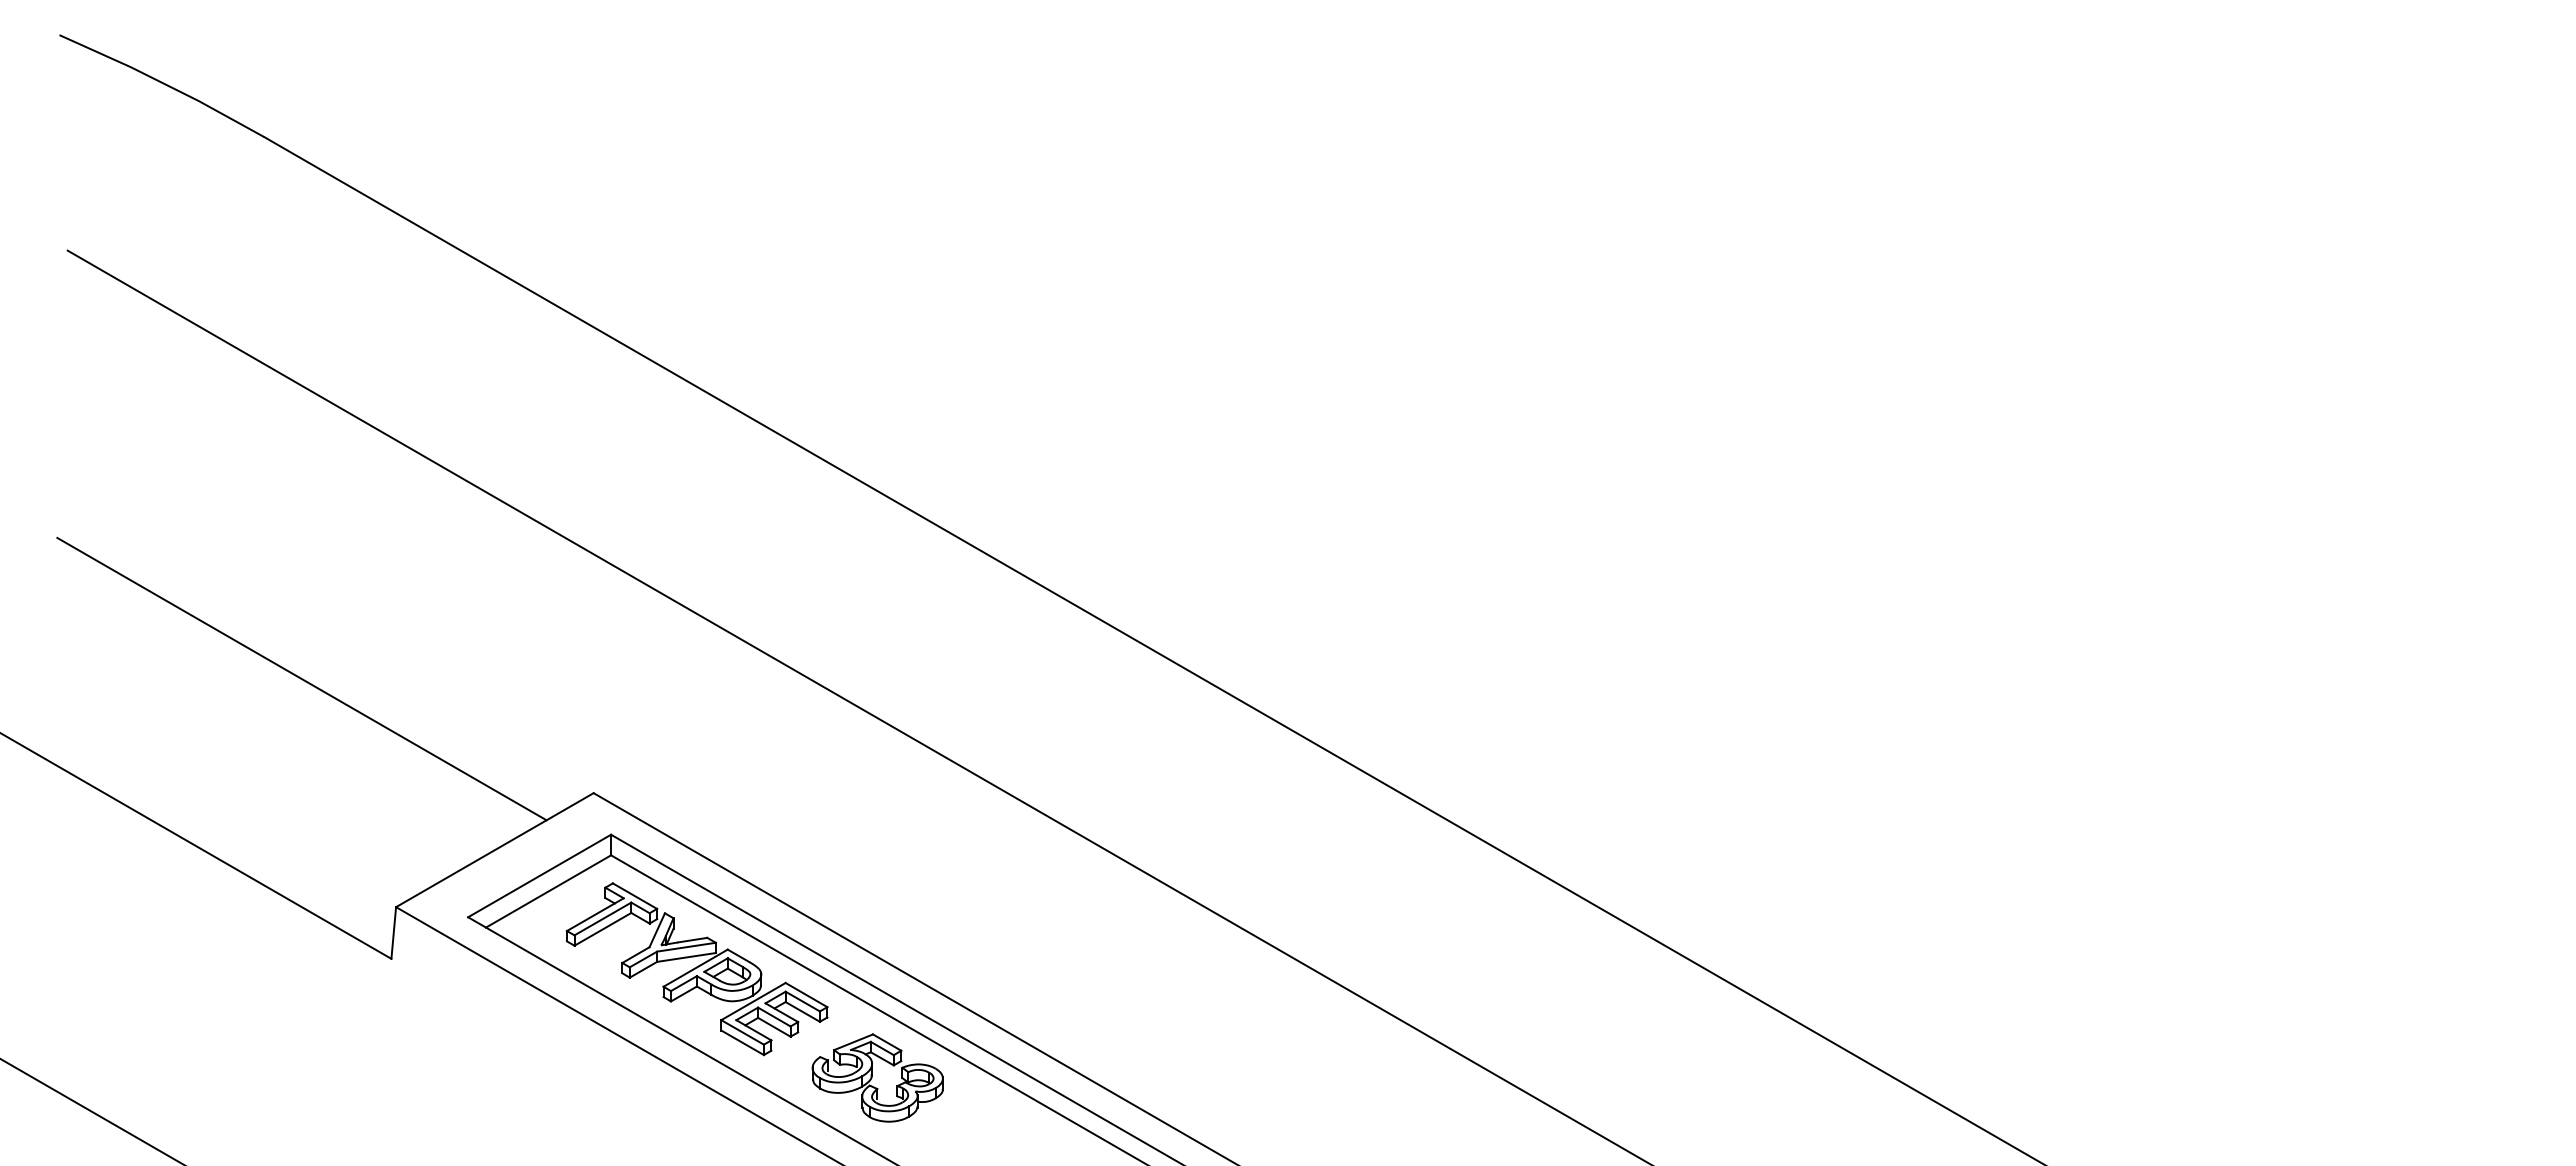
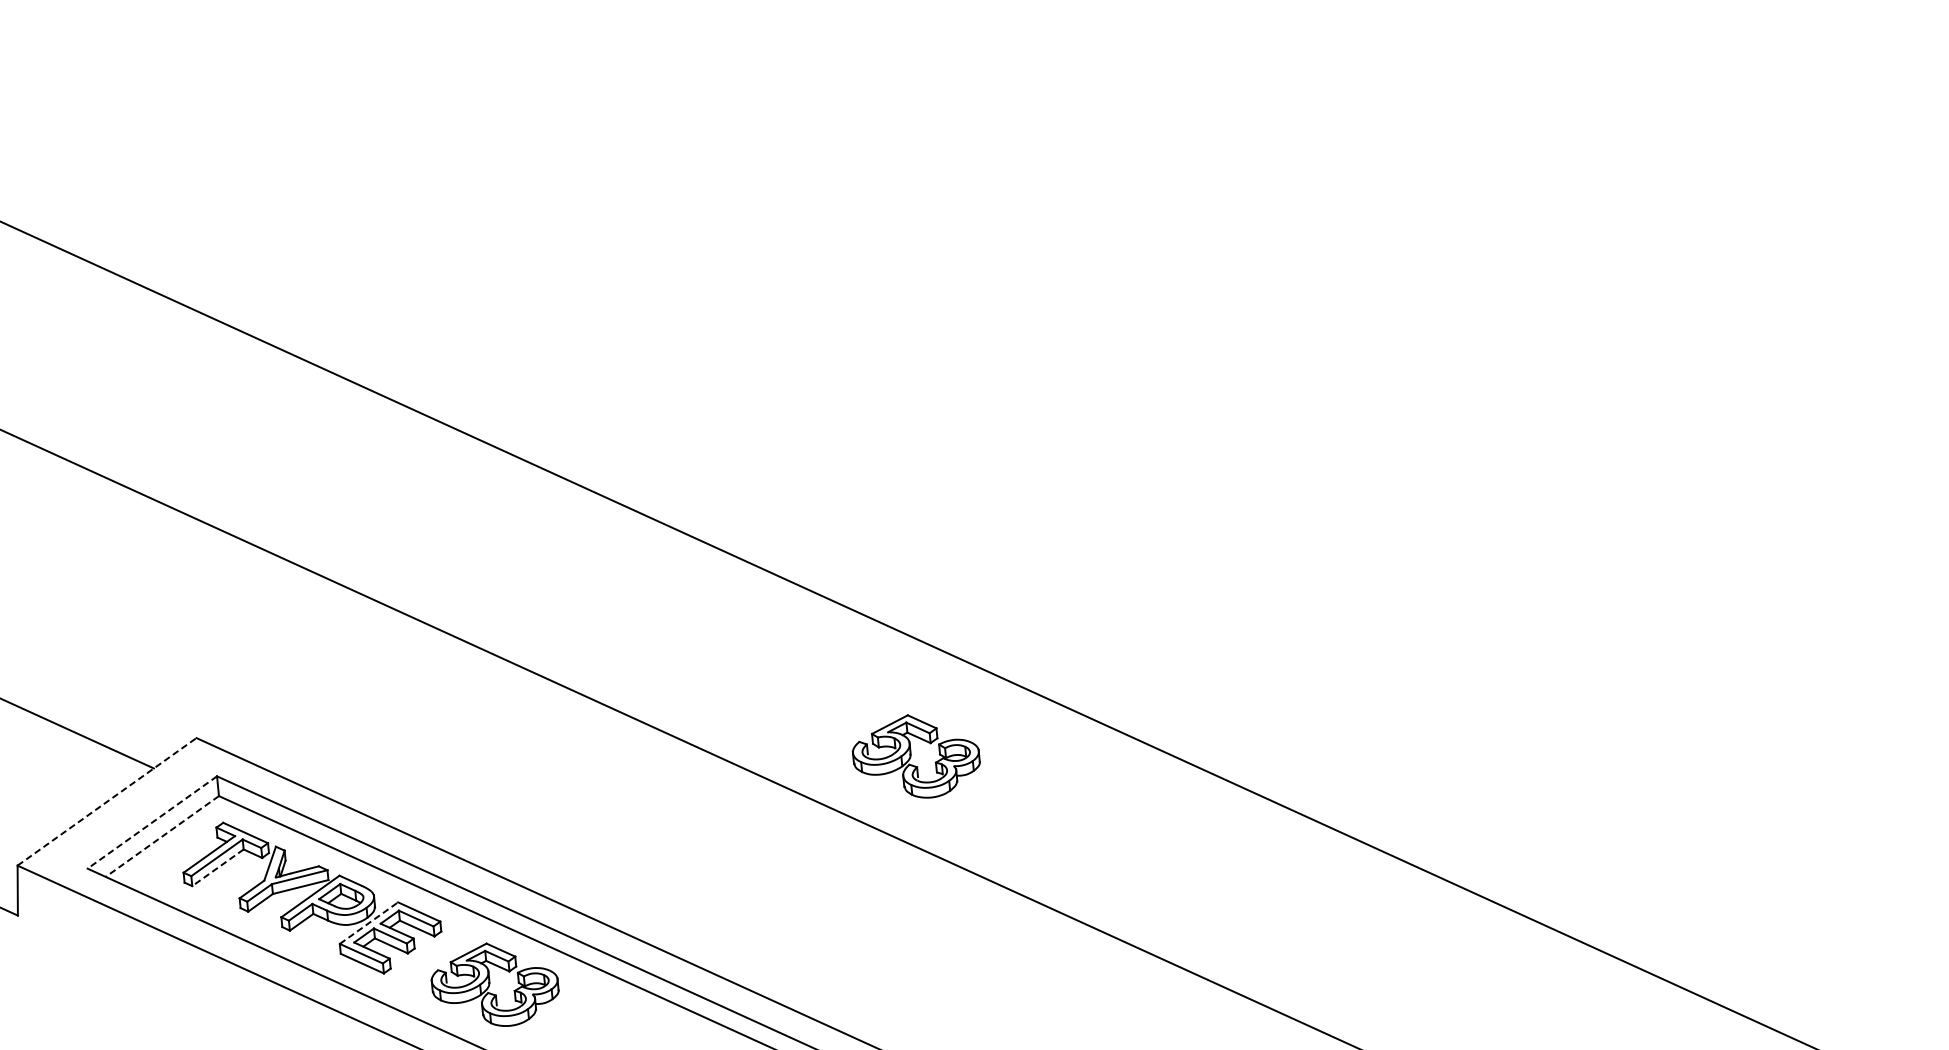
line: (495, 849) -> (107, 801), solid -> dashed
line: (539, 875) -> (152, 822), solid -> dashed
part: (1335, 883) -> (916, 756), added
line: (548, 891) -> (162, 836), solid -> dashed
line: (602, 929) -> (217, 867), solid -> dashed
line: (753, 1001) -> (368, 923), solid -> dashed

